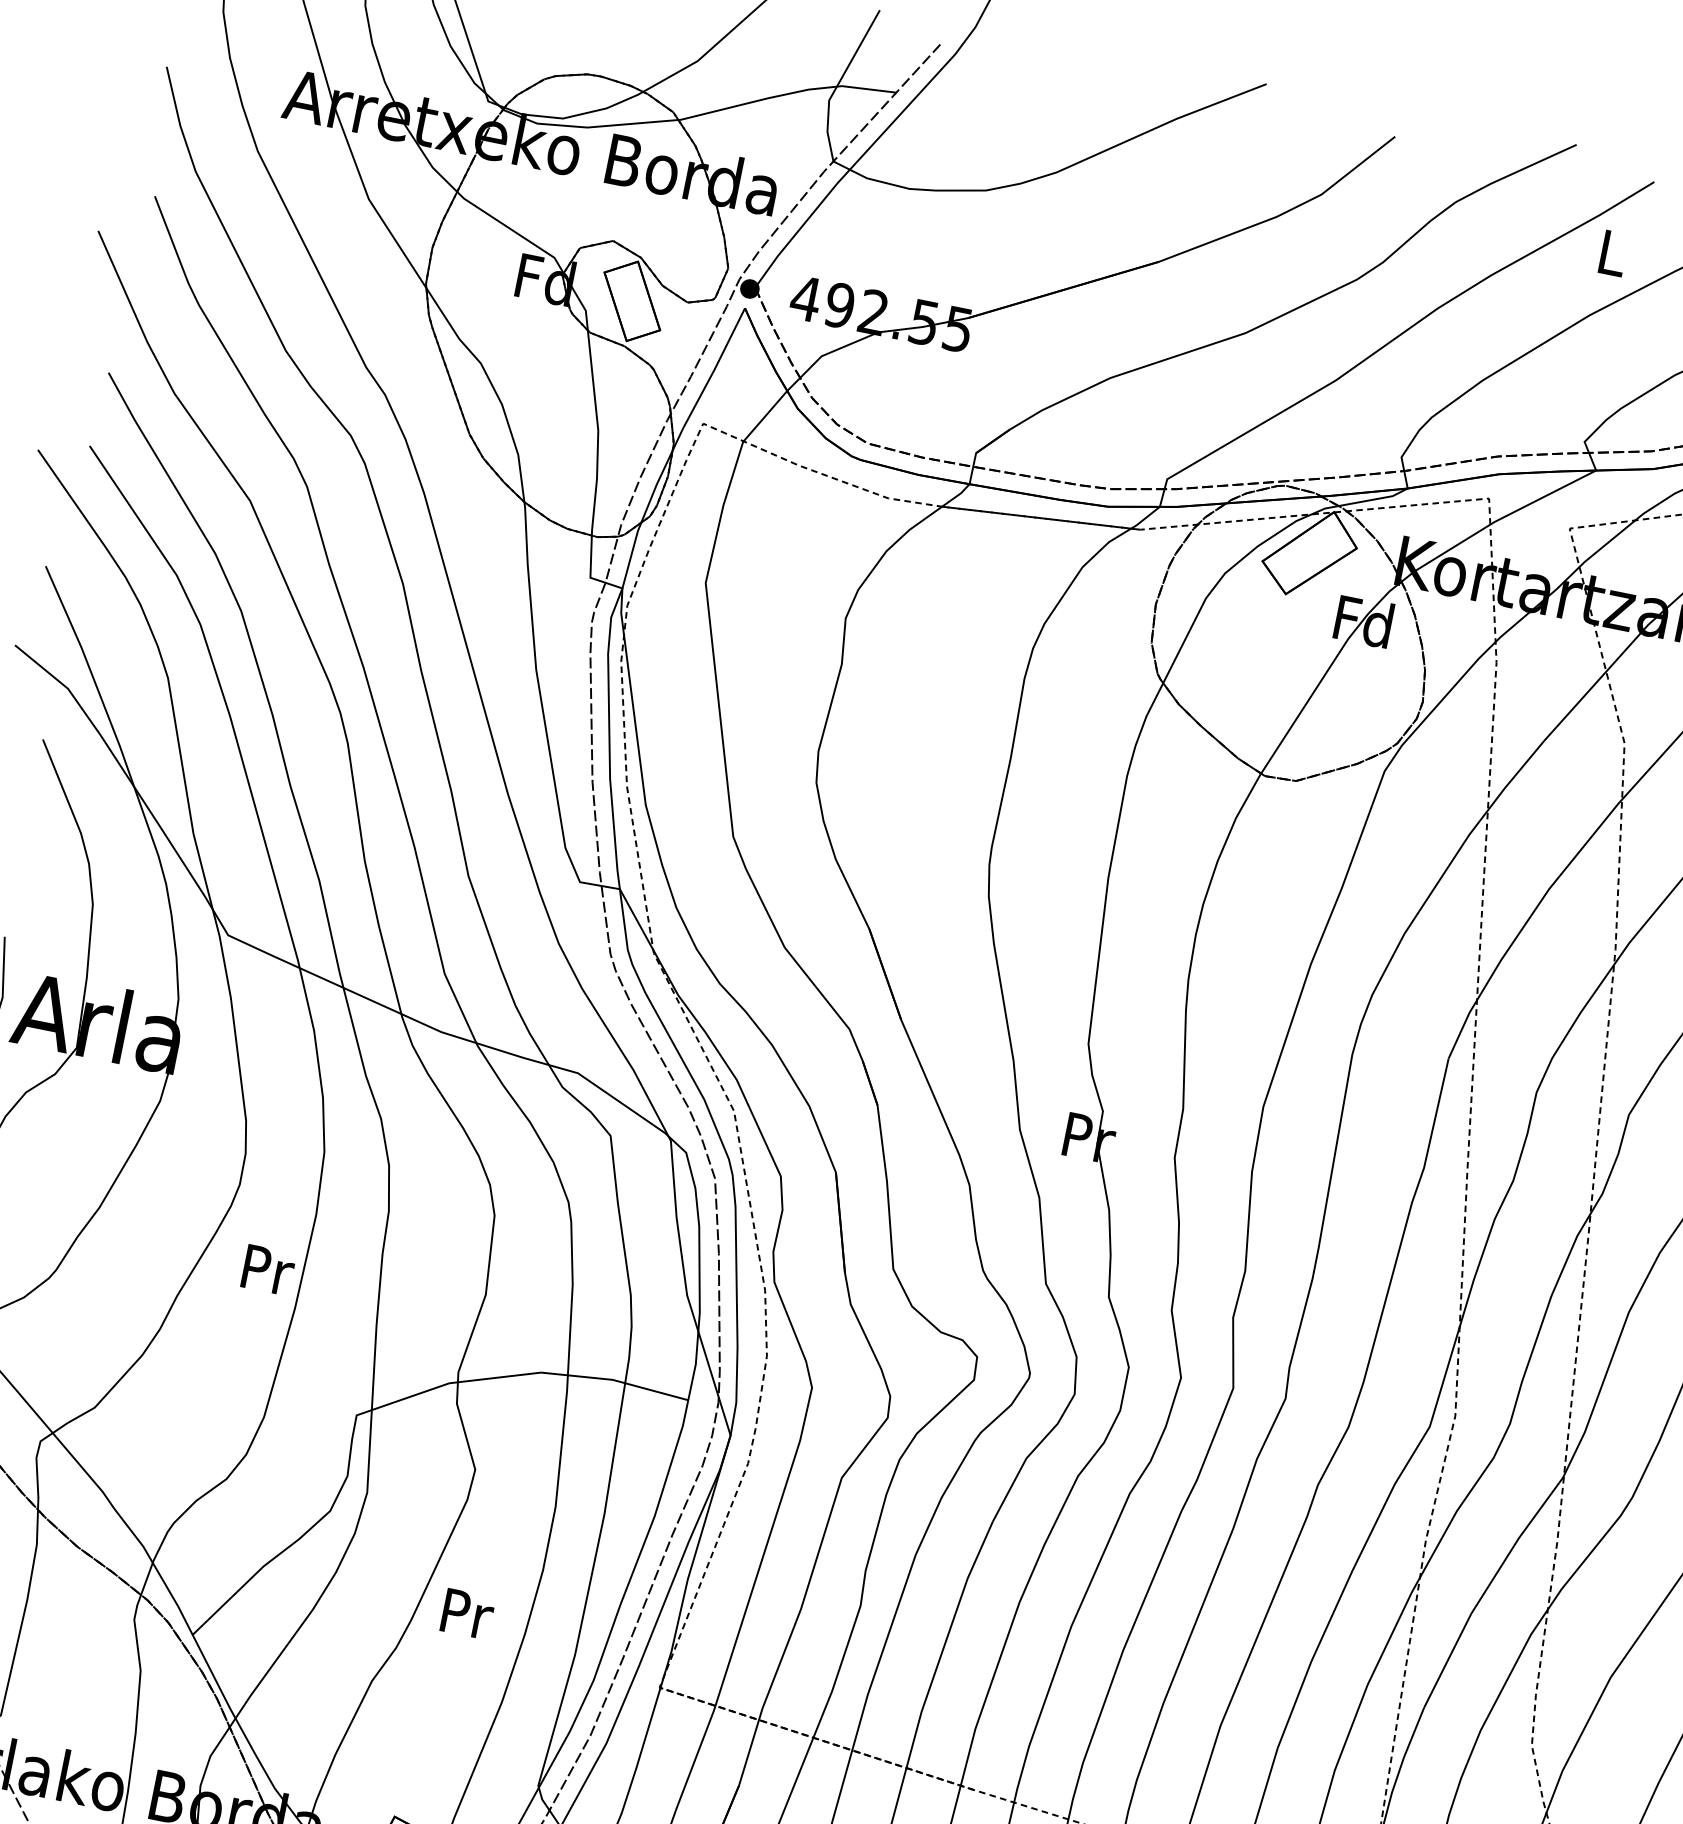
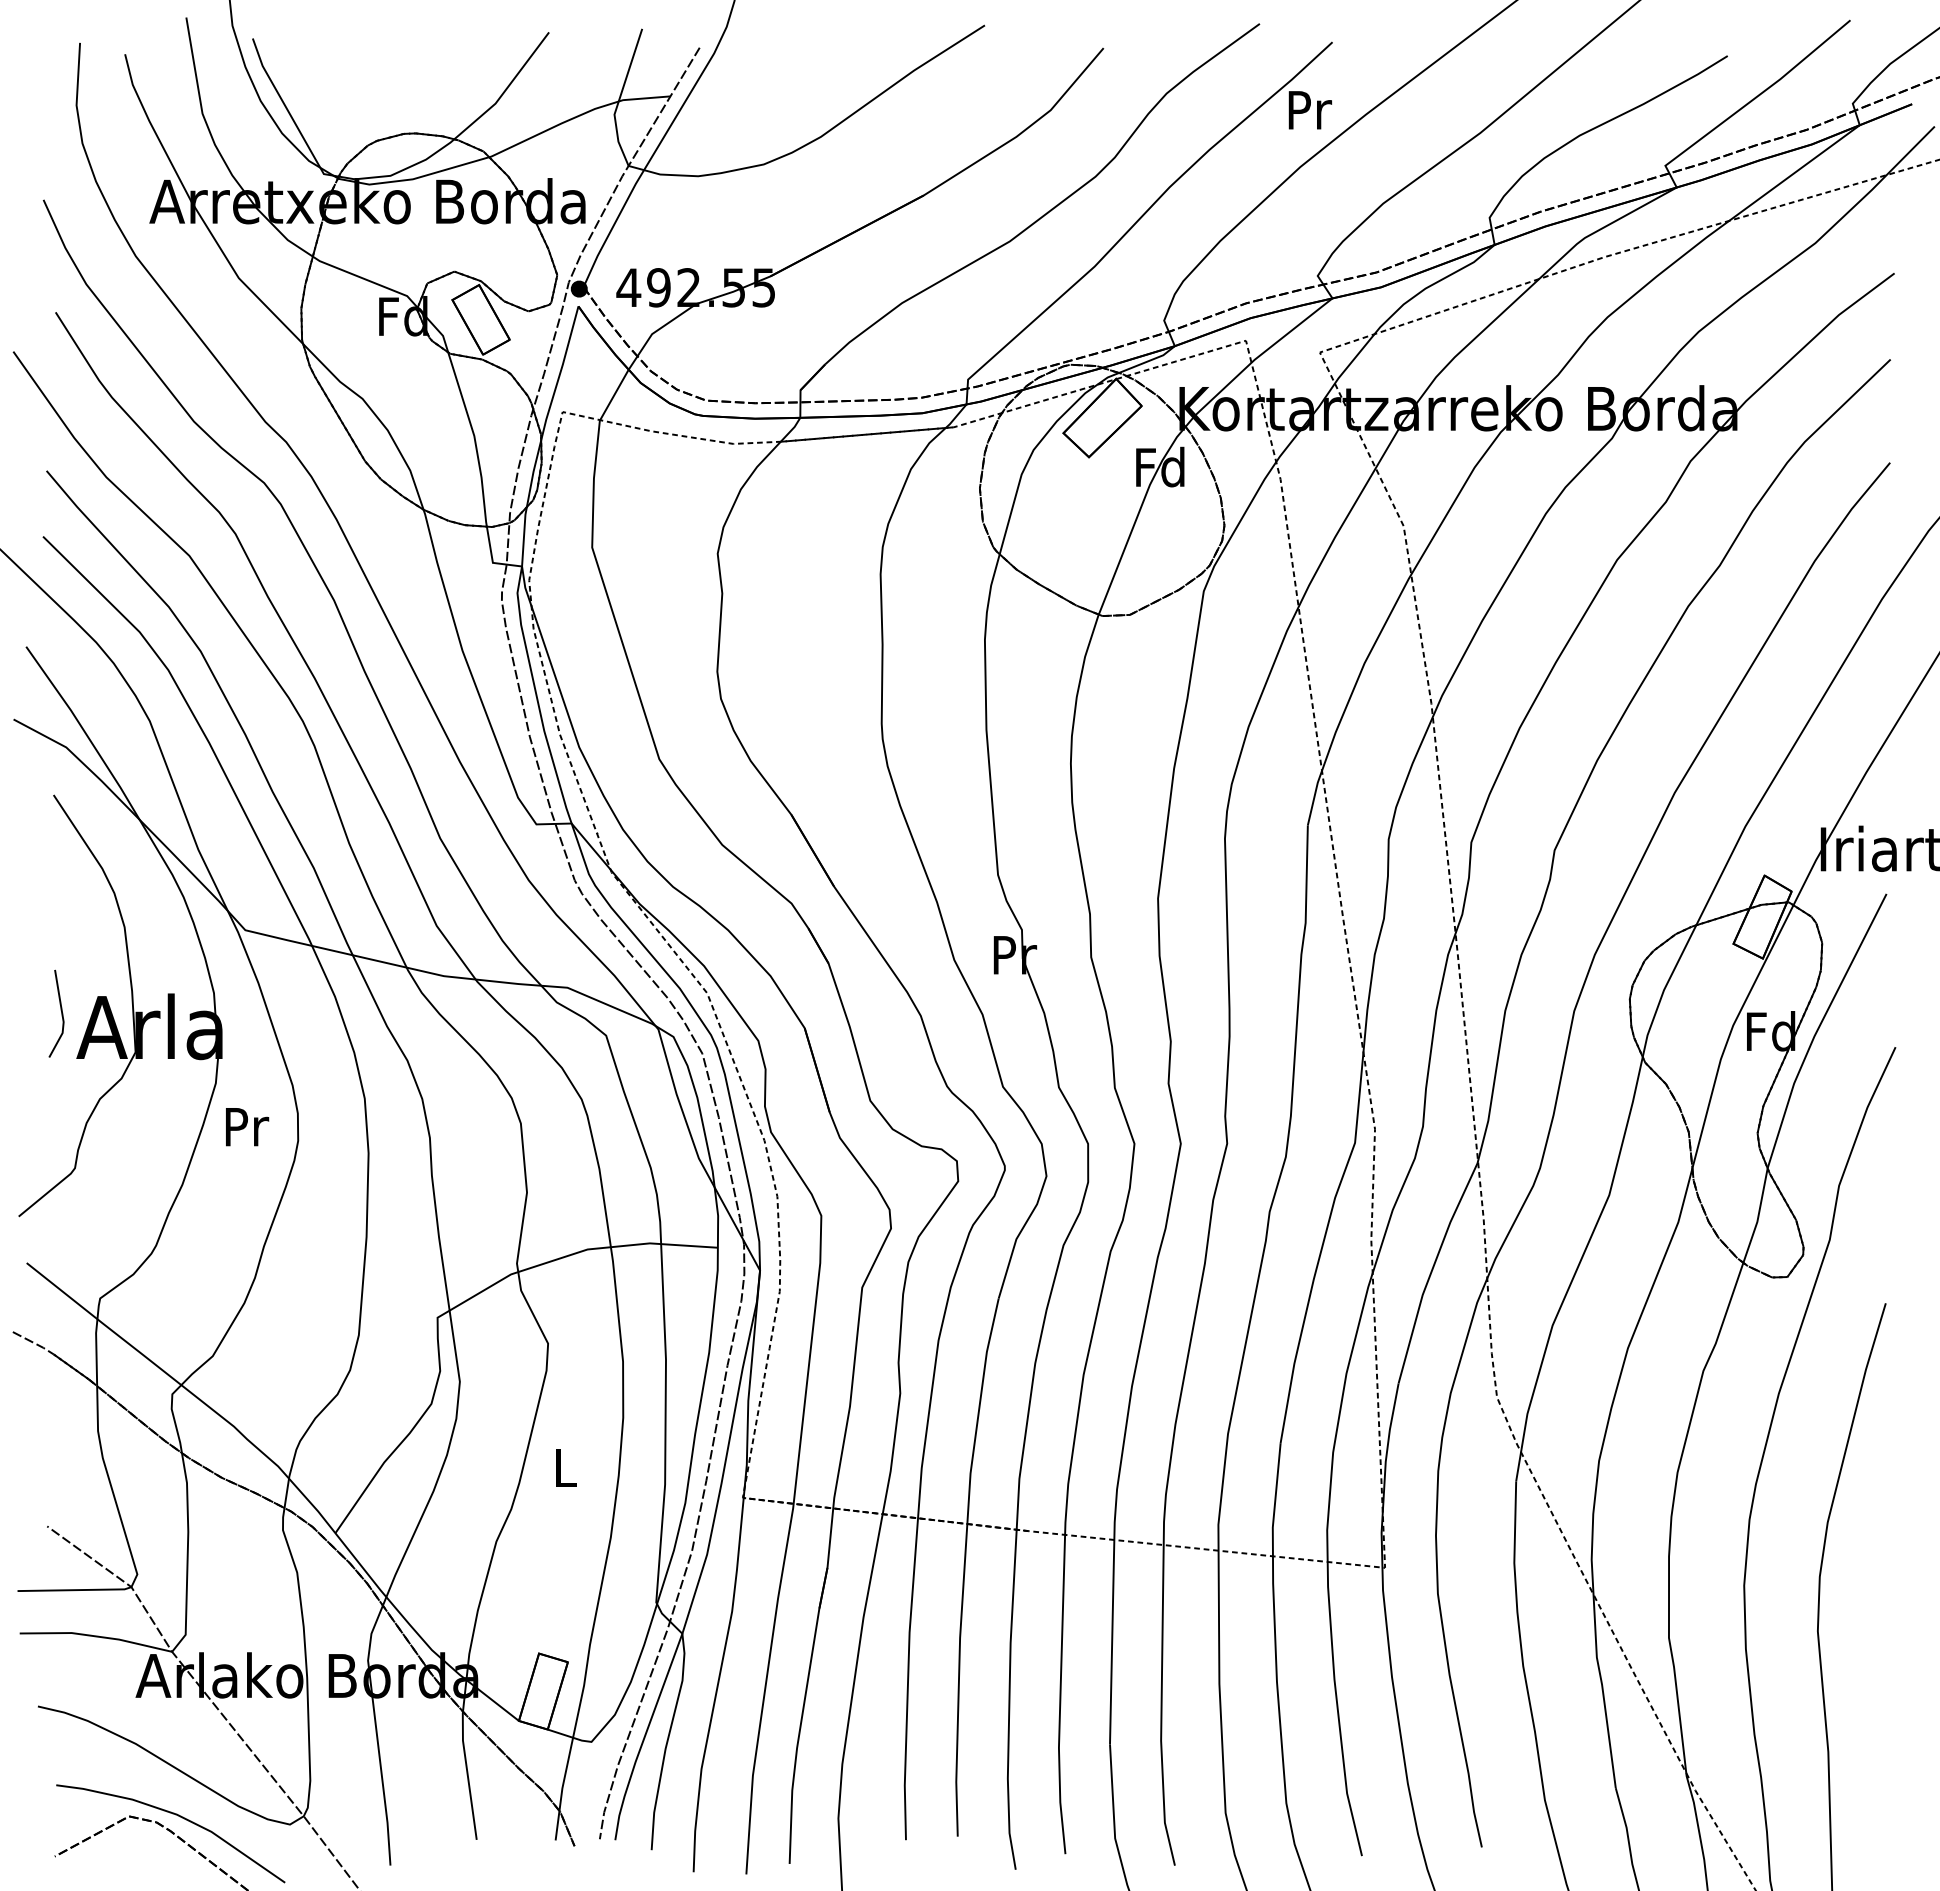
text: (1614, 253) -> (1310, 110), L -> Pr
text: (268, 1270) -> (247, 1127), moved
text: (467, 1614) -> (566, 1468), Pr -> L

